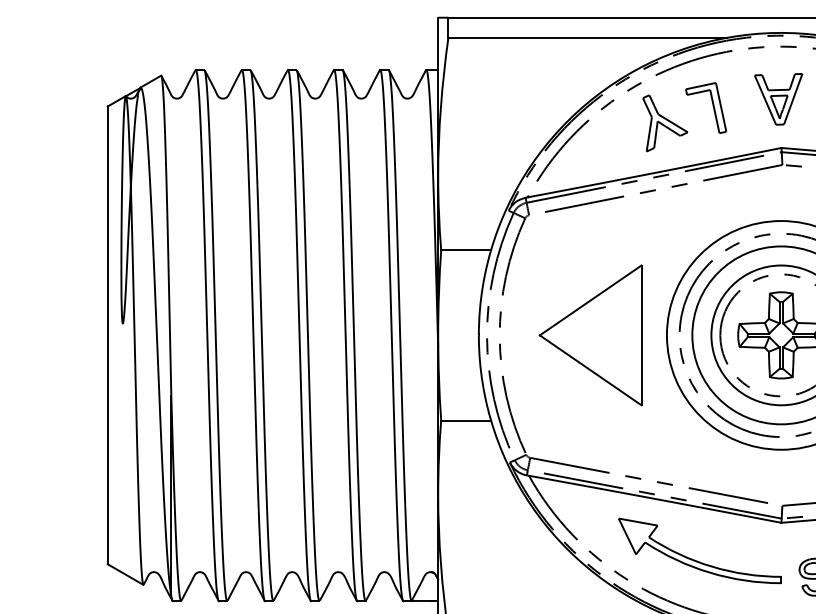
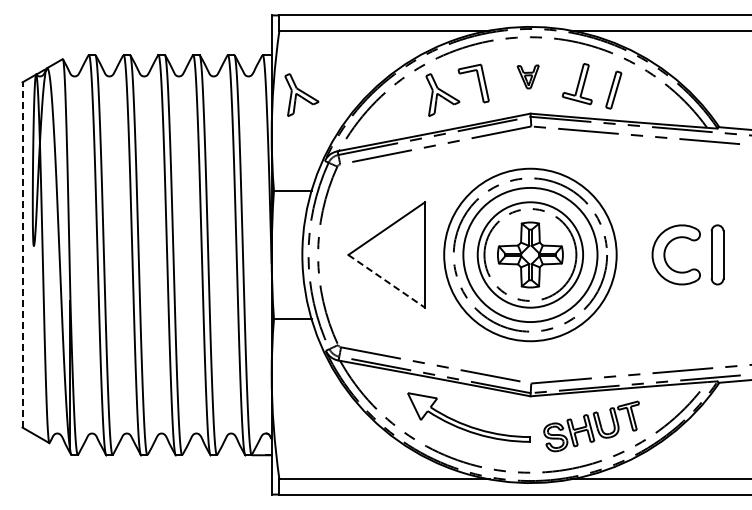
part: (777, 98) -> (527, 76), size x0.6
part: (477, 122) -> (301, 94), added
line: (107, 336) -> (22, 255), solid -> dashed
line: (590, 370) -> (386, 281), solid -> dashed

